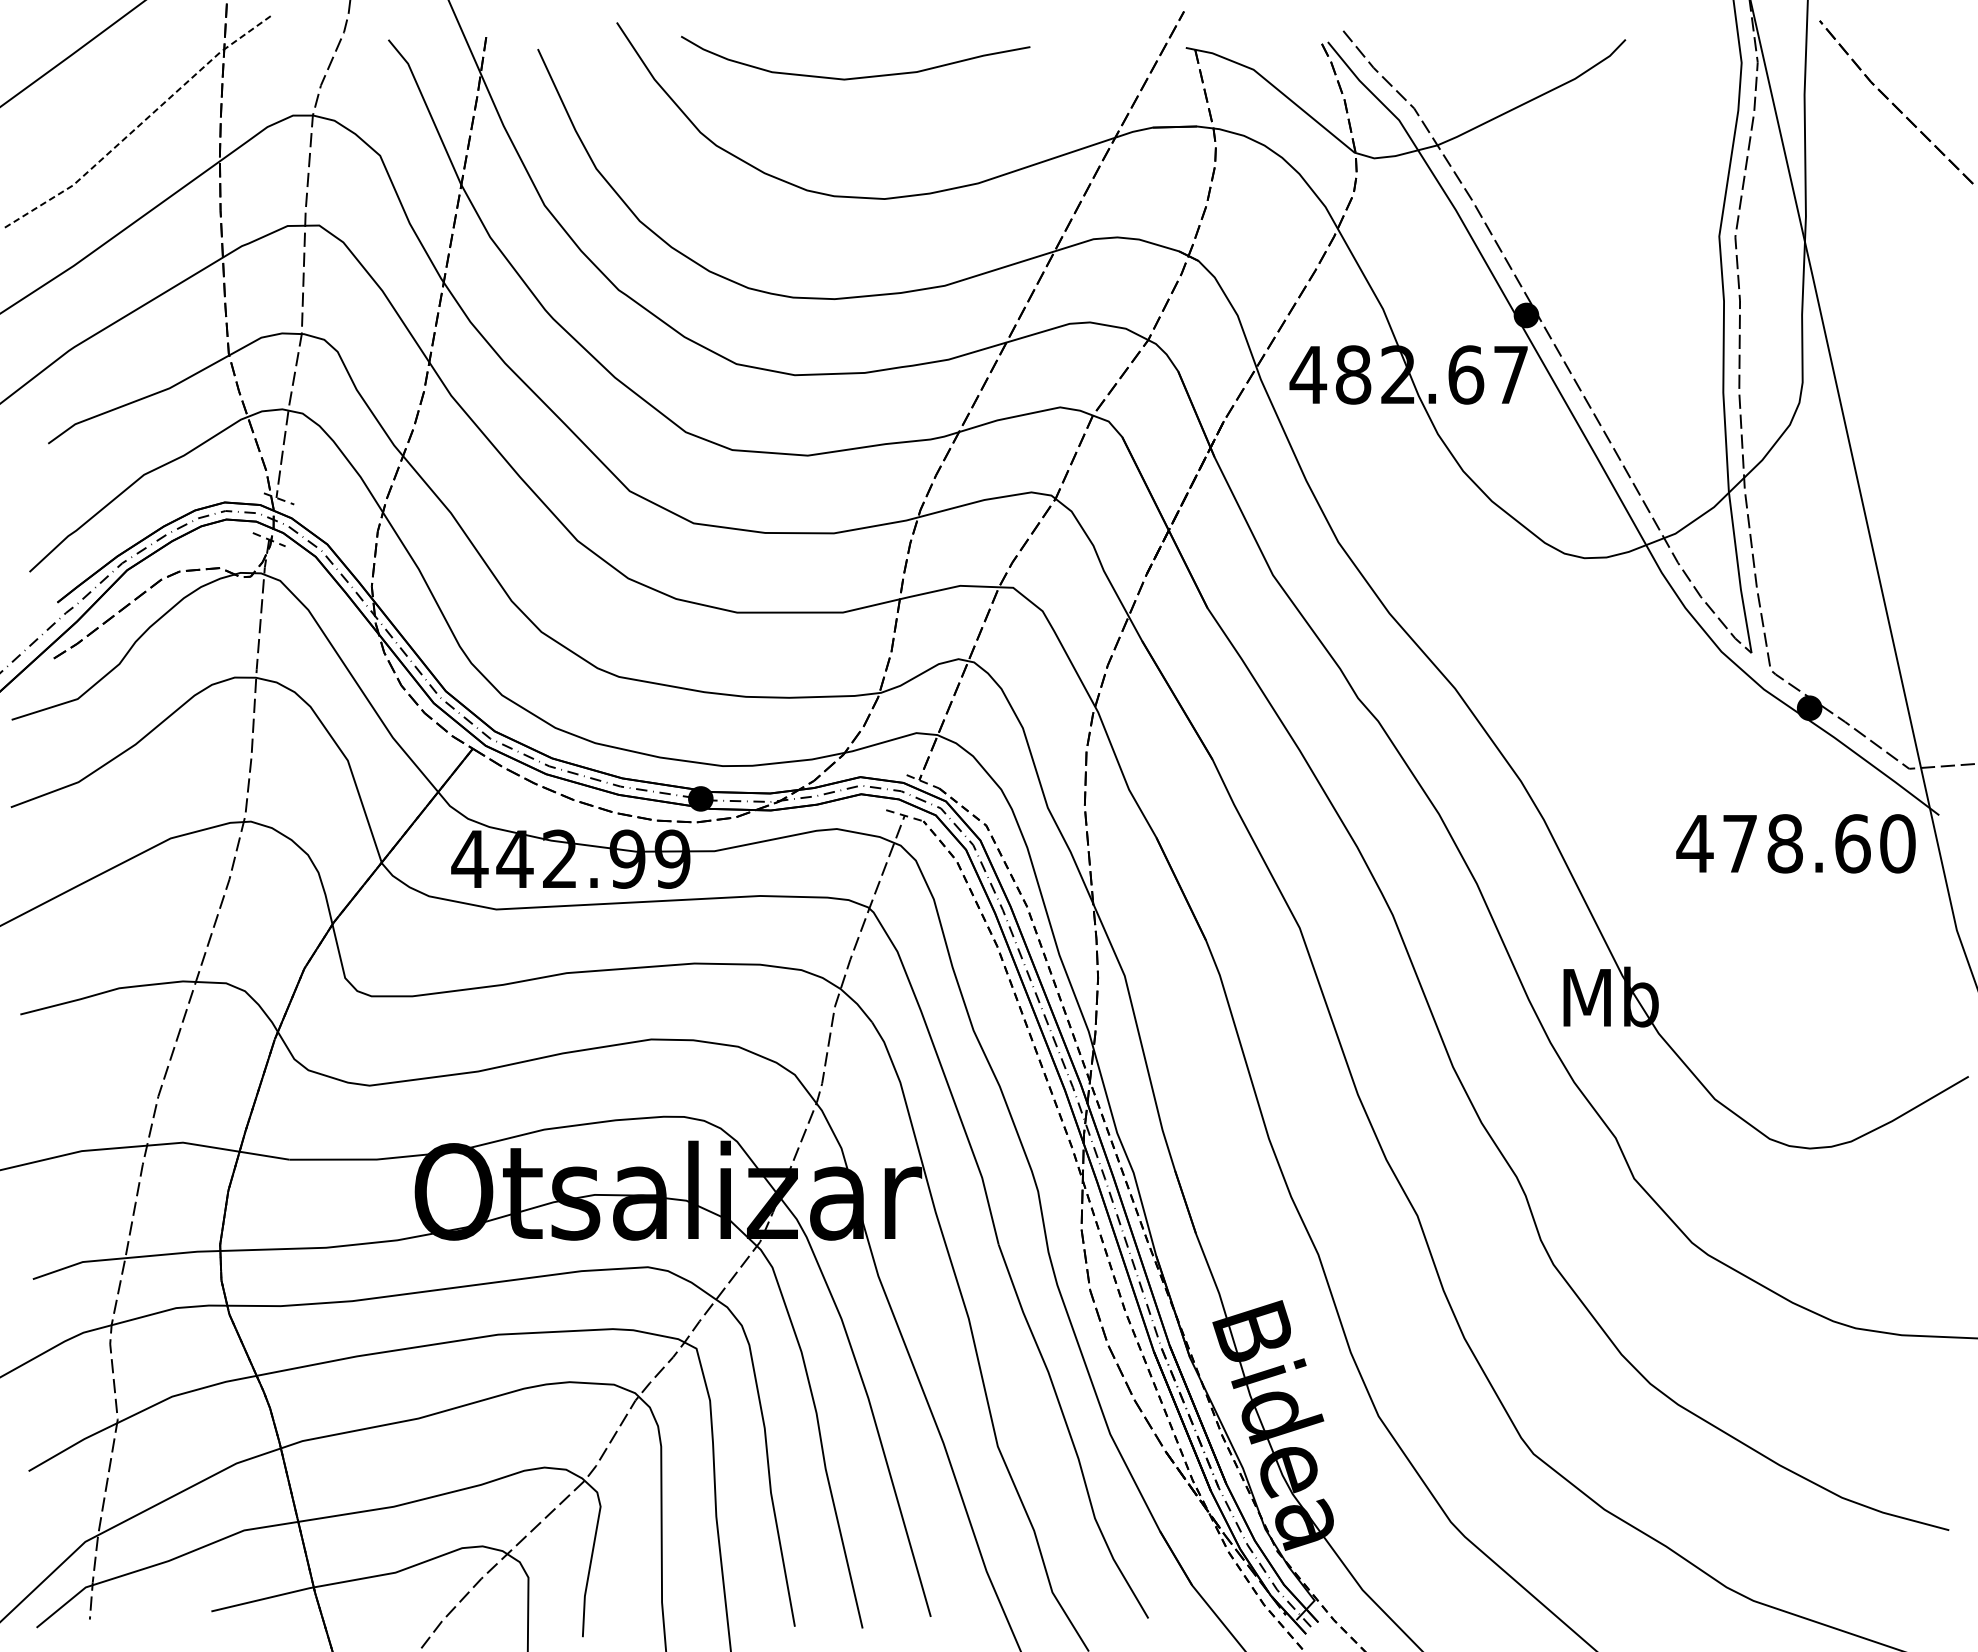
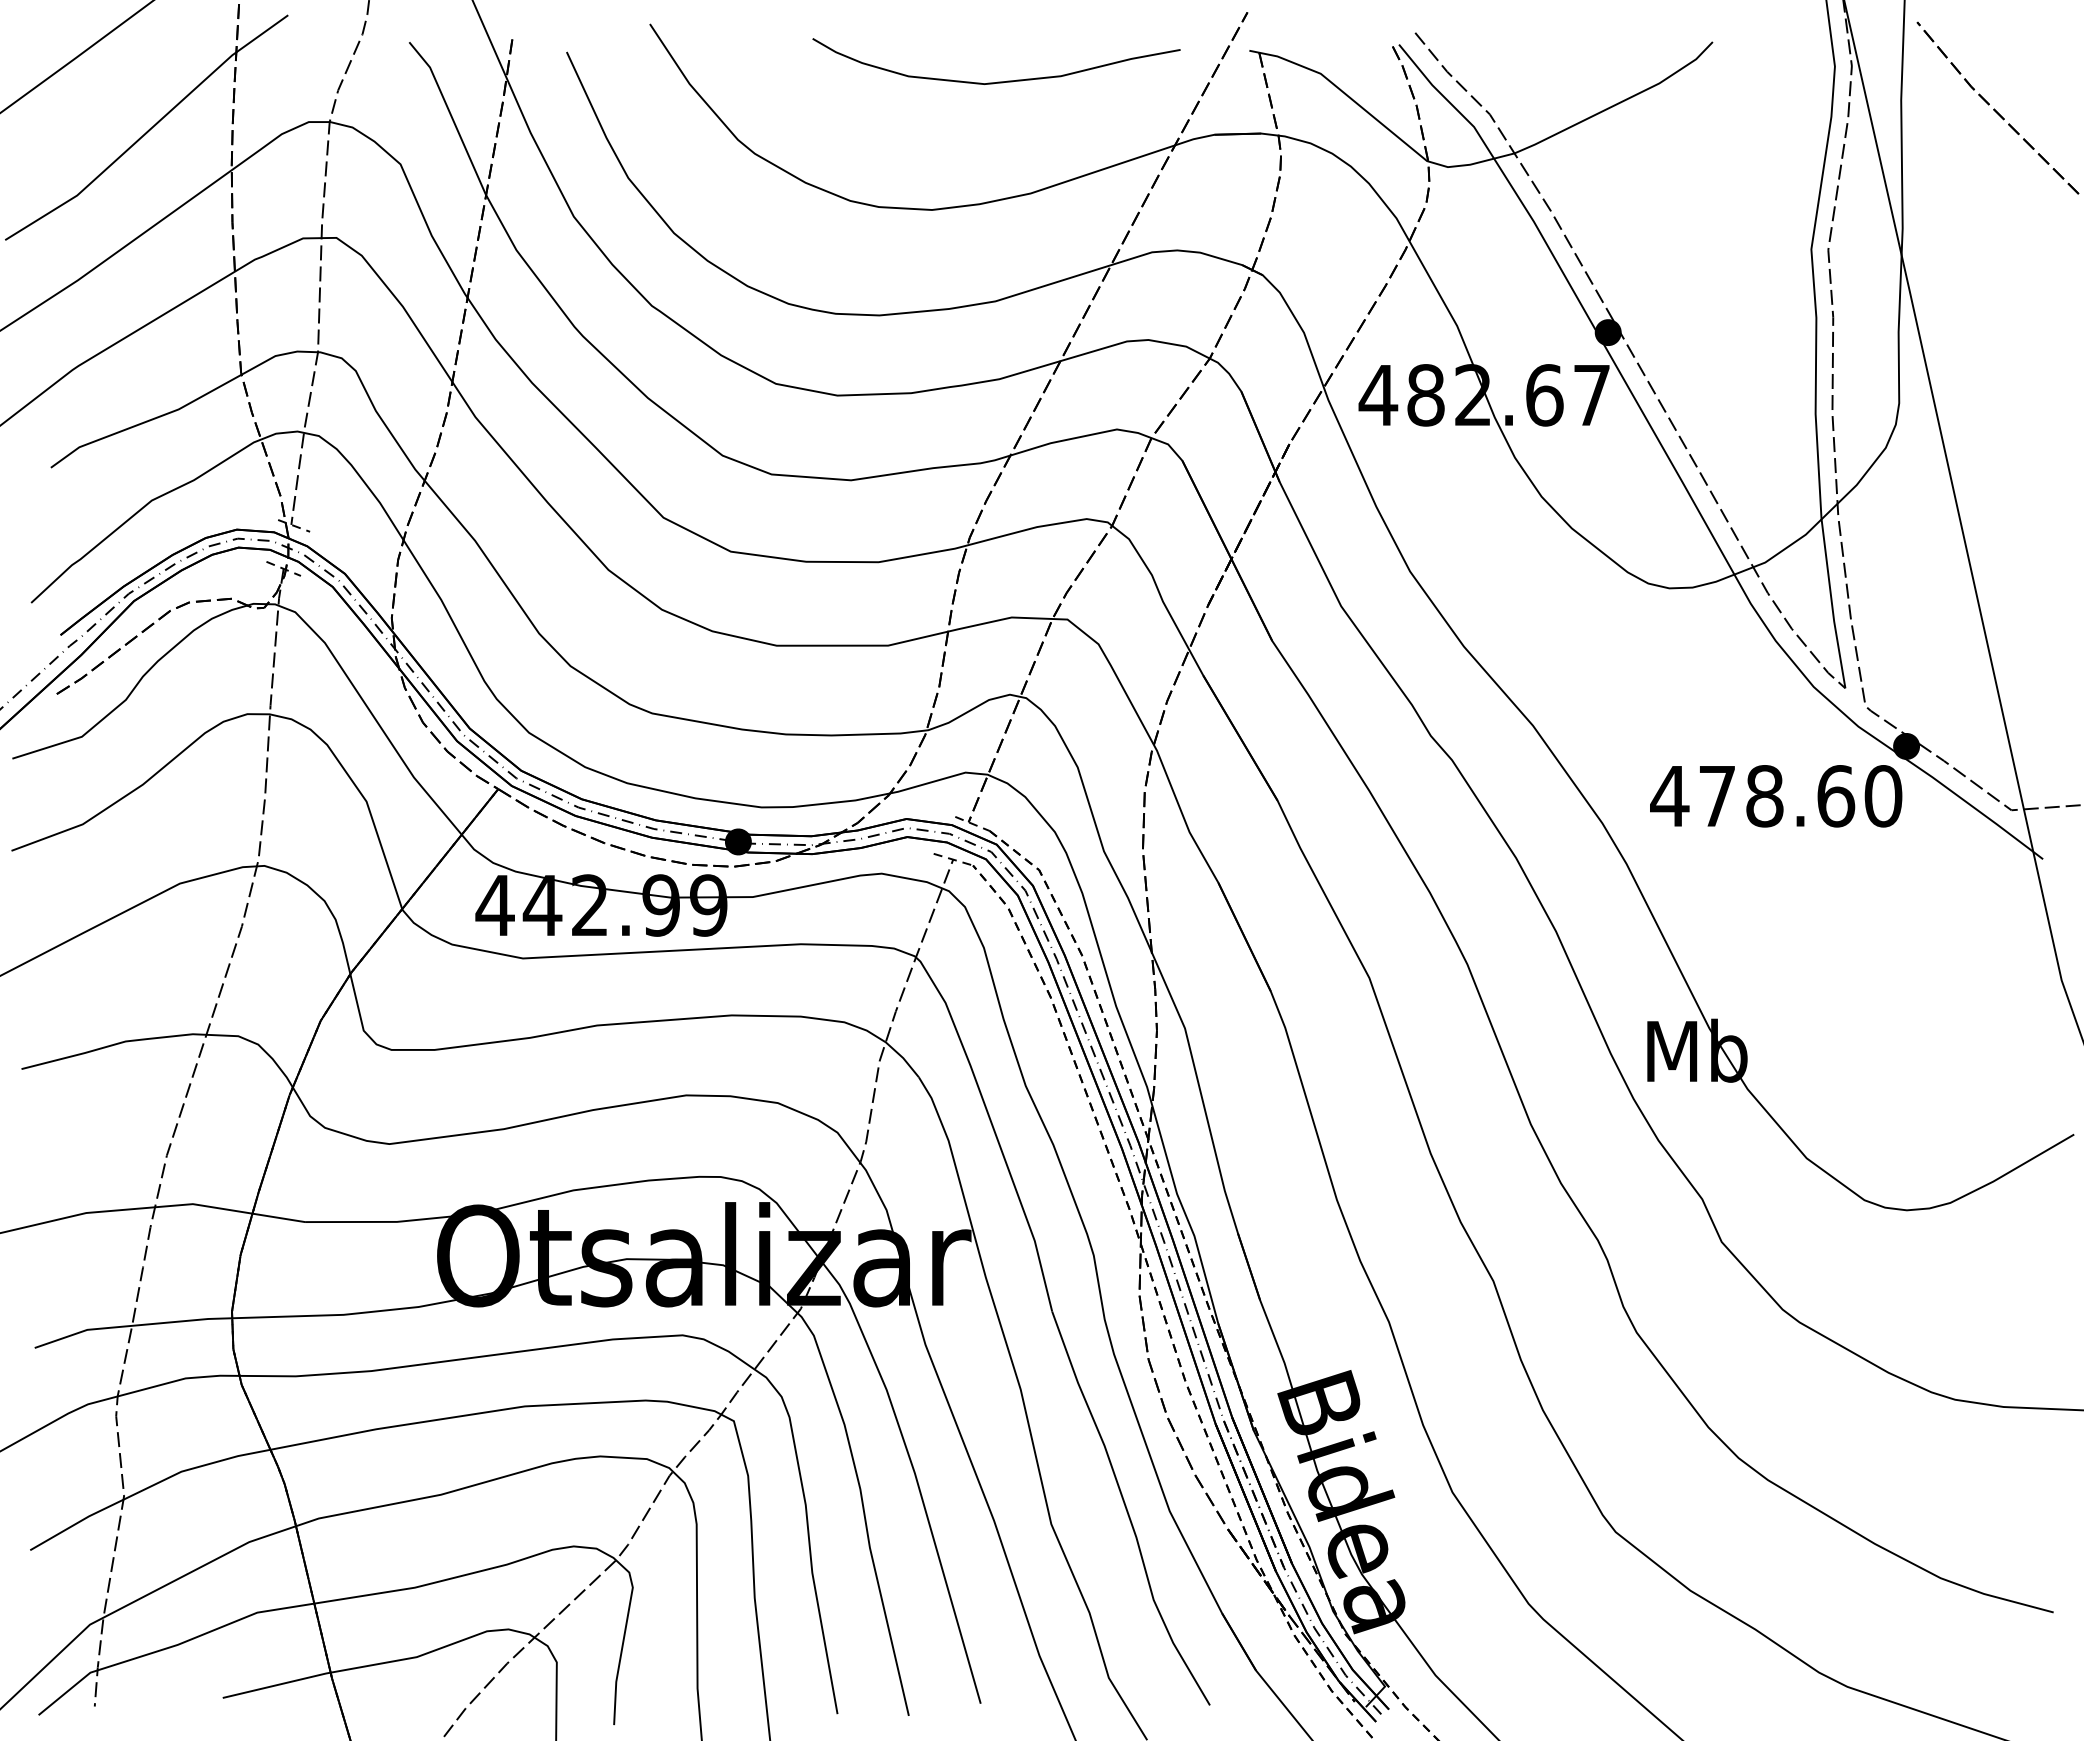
curve: (856, 77) -> (997, 81), moved
line: (140, 123) -> (148, 130), dashed -> solid
text: (1796, 844) -> (1776, 796), moved

